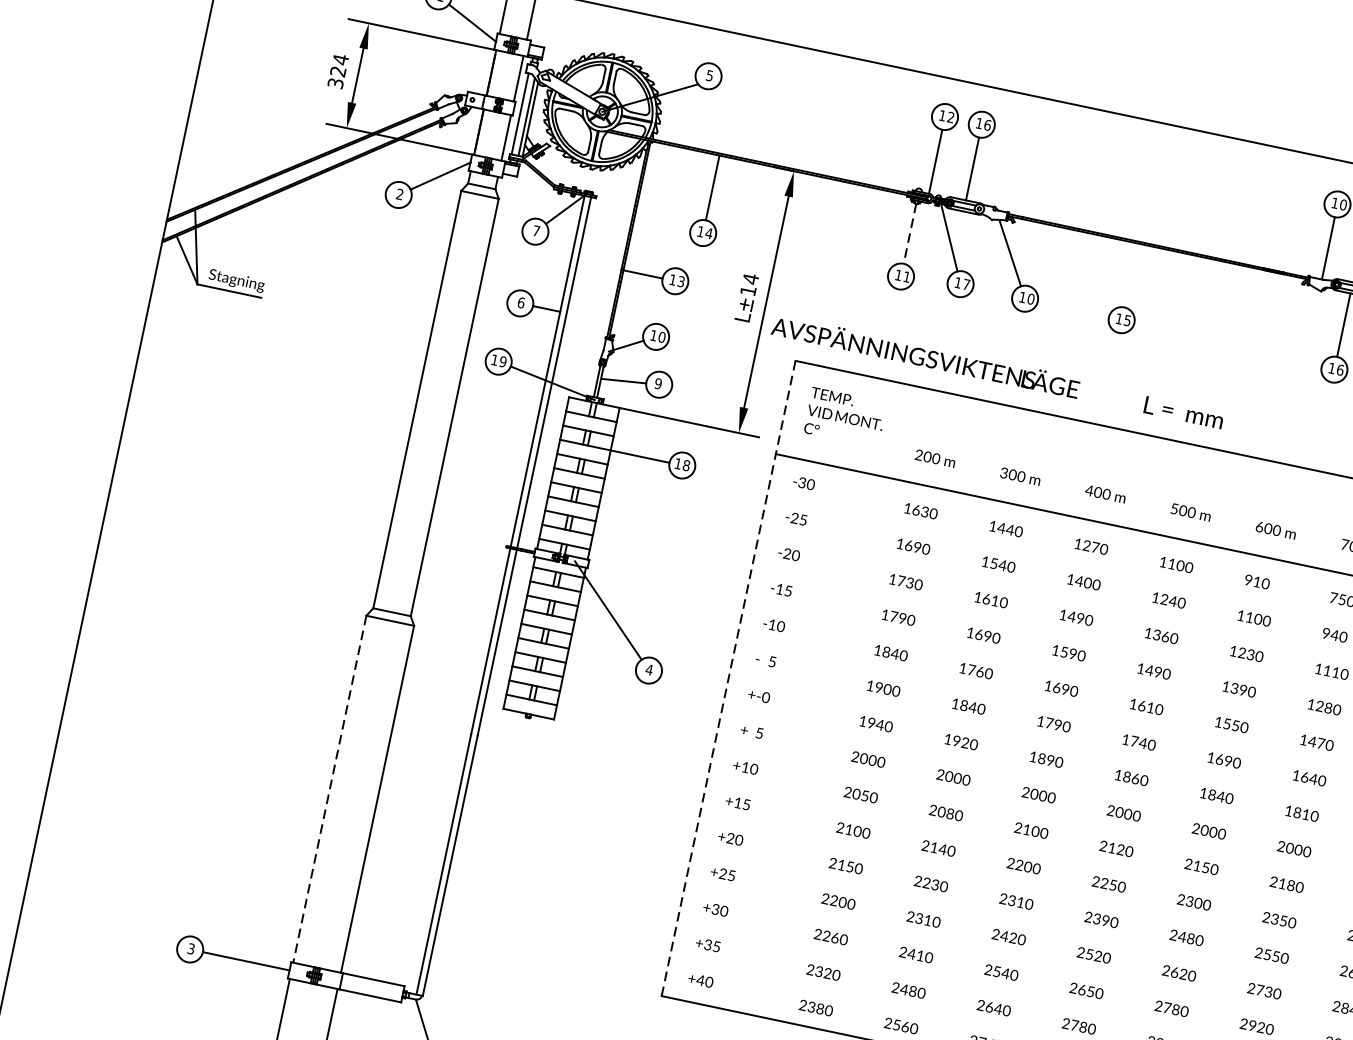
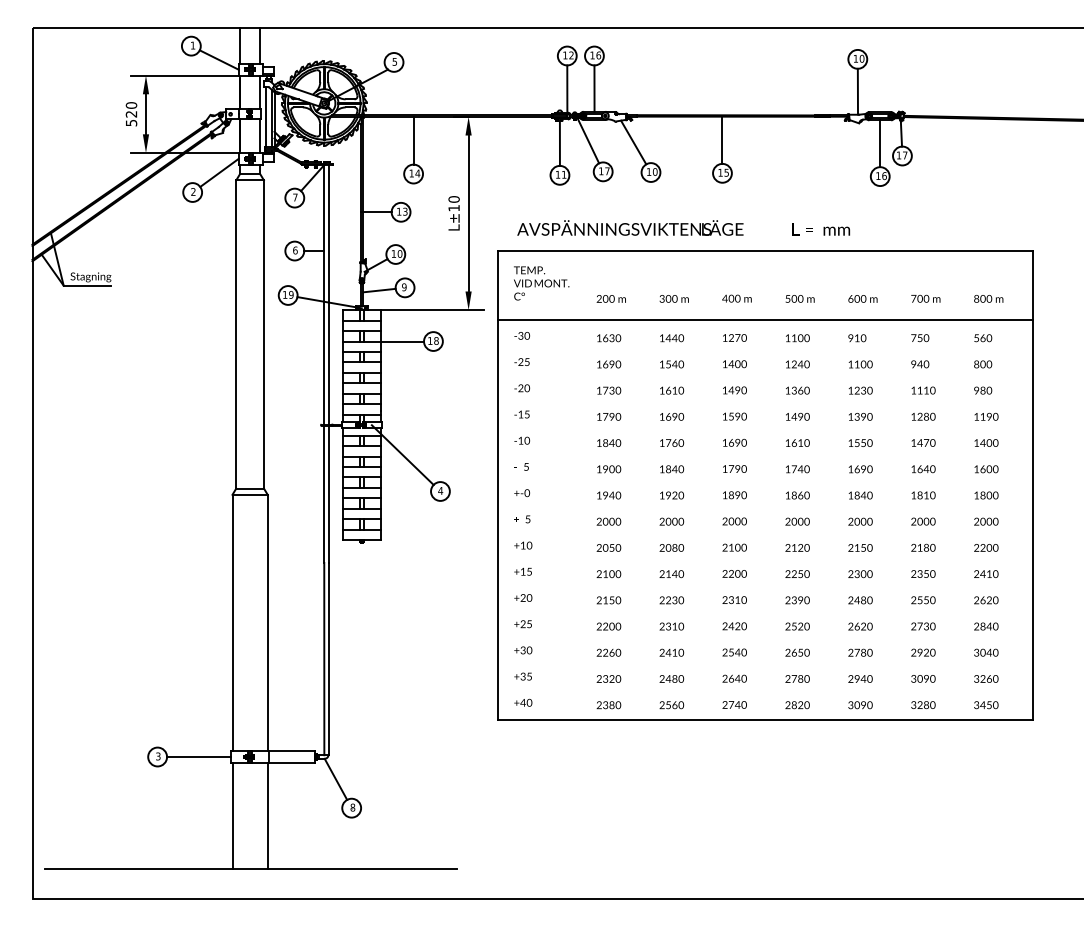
text: (338, 71) -> (131, 114), 324 -> 520
line: (909, 234) -> (559, 144), dashed -> solid
line: (1131, 274) -> (722, 139), added
text: (749, 278) -> (453, 199), L±14 -> L±10
text: (997, 370) -> (683, 227), moved
line: (727, 678) -> (497, 485), dashed -> solid
line: (329, 790) -> (232, 623), dashed -> solid

